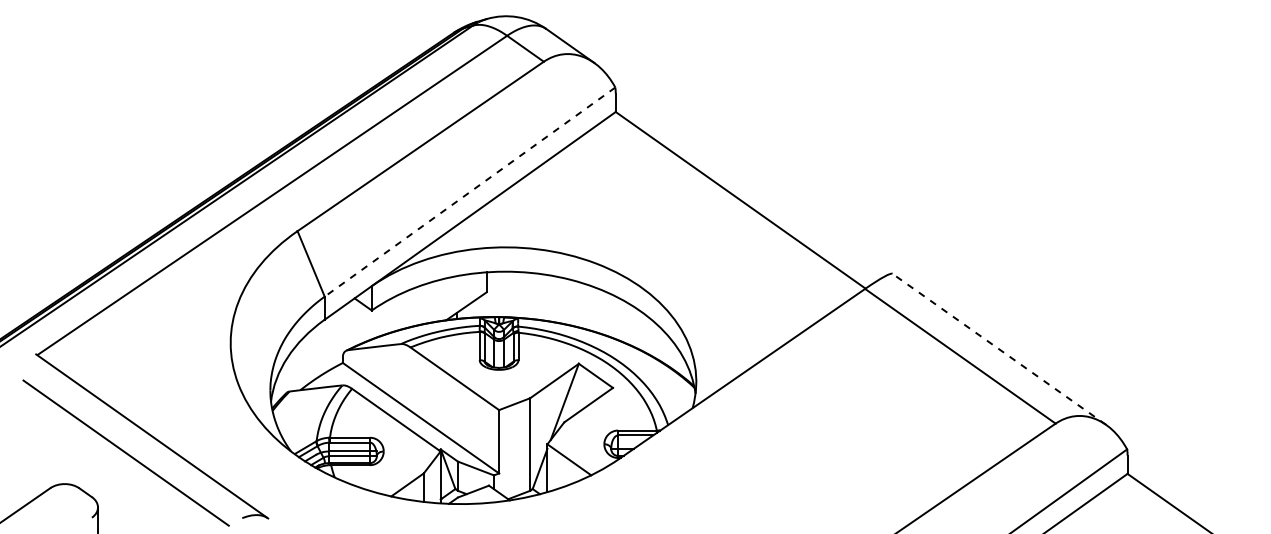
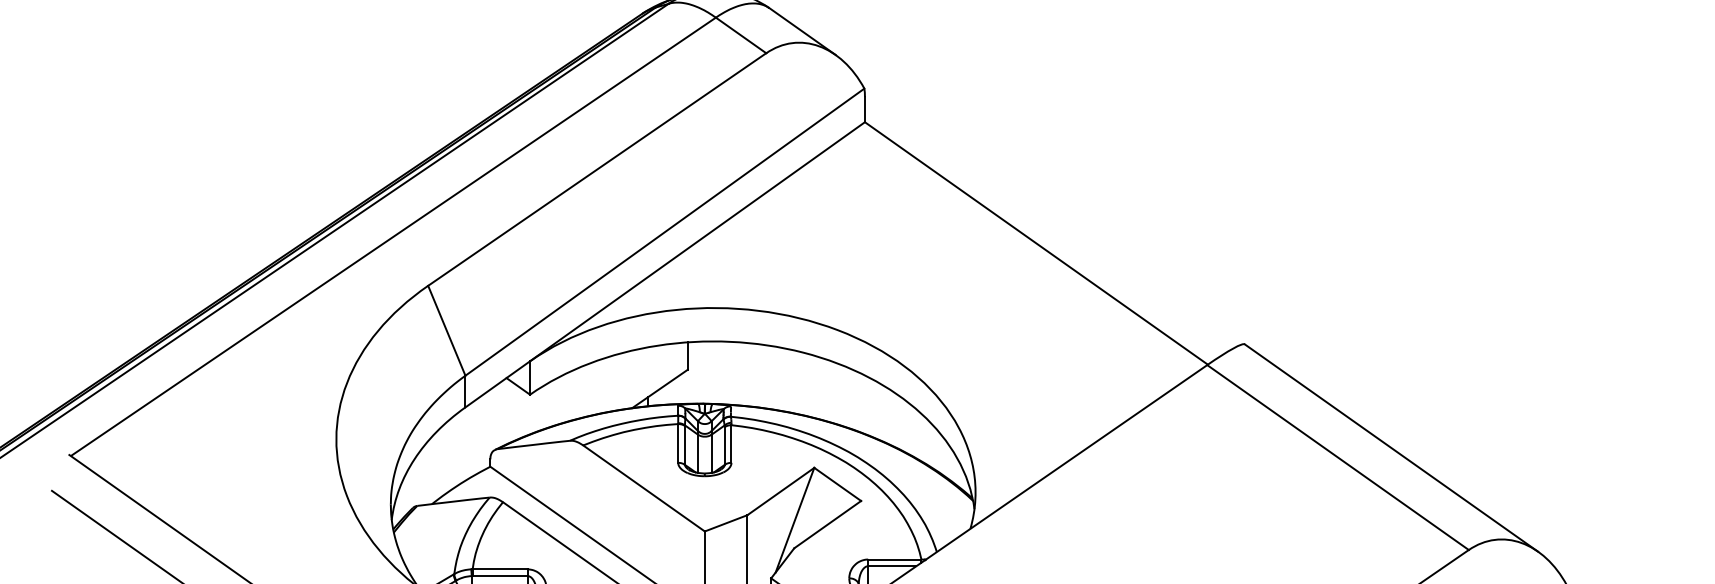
line: (469, 192) -> (664, 232), dashed -> solid
line: (999, 349) -> (1391, 448), dashed -> solid

